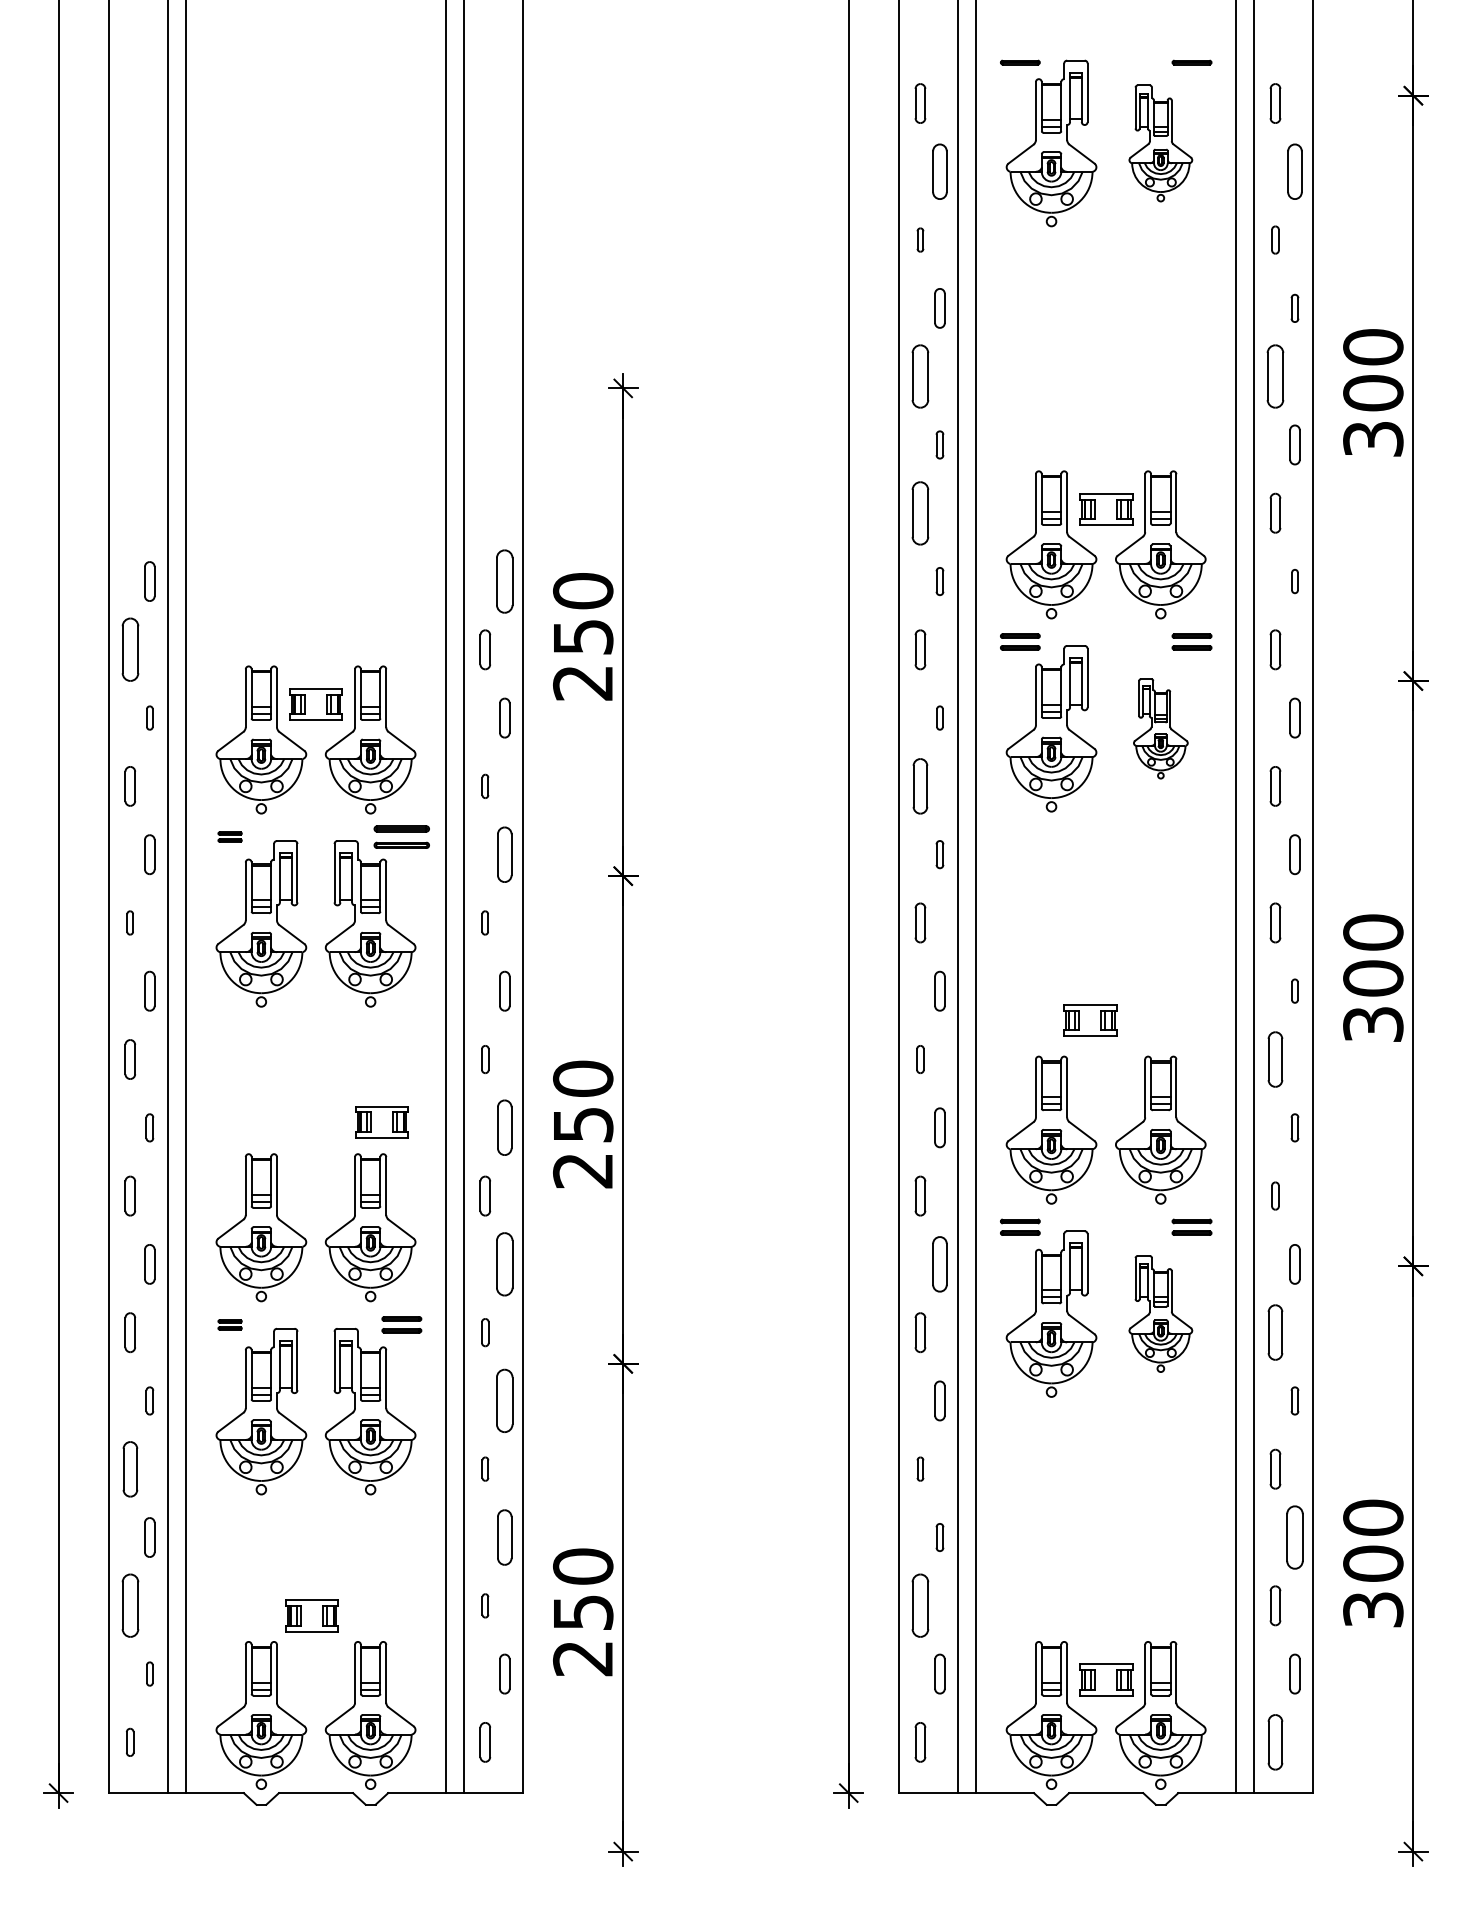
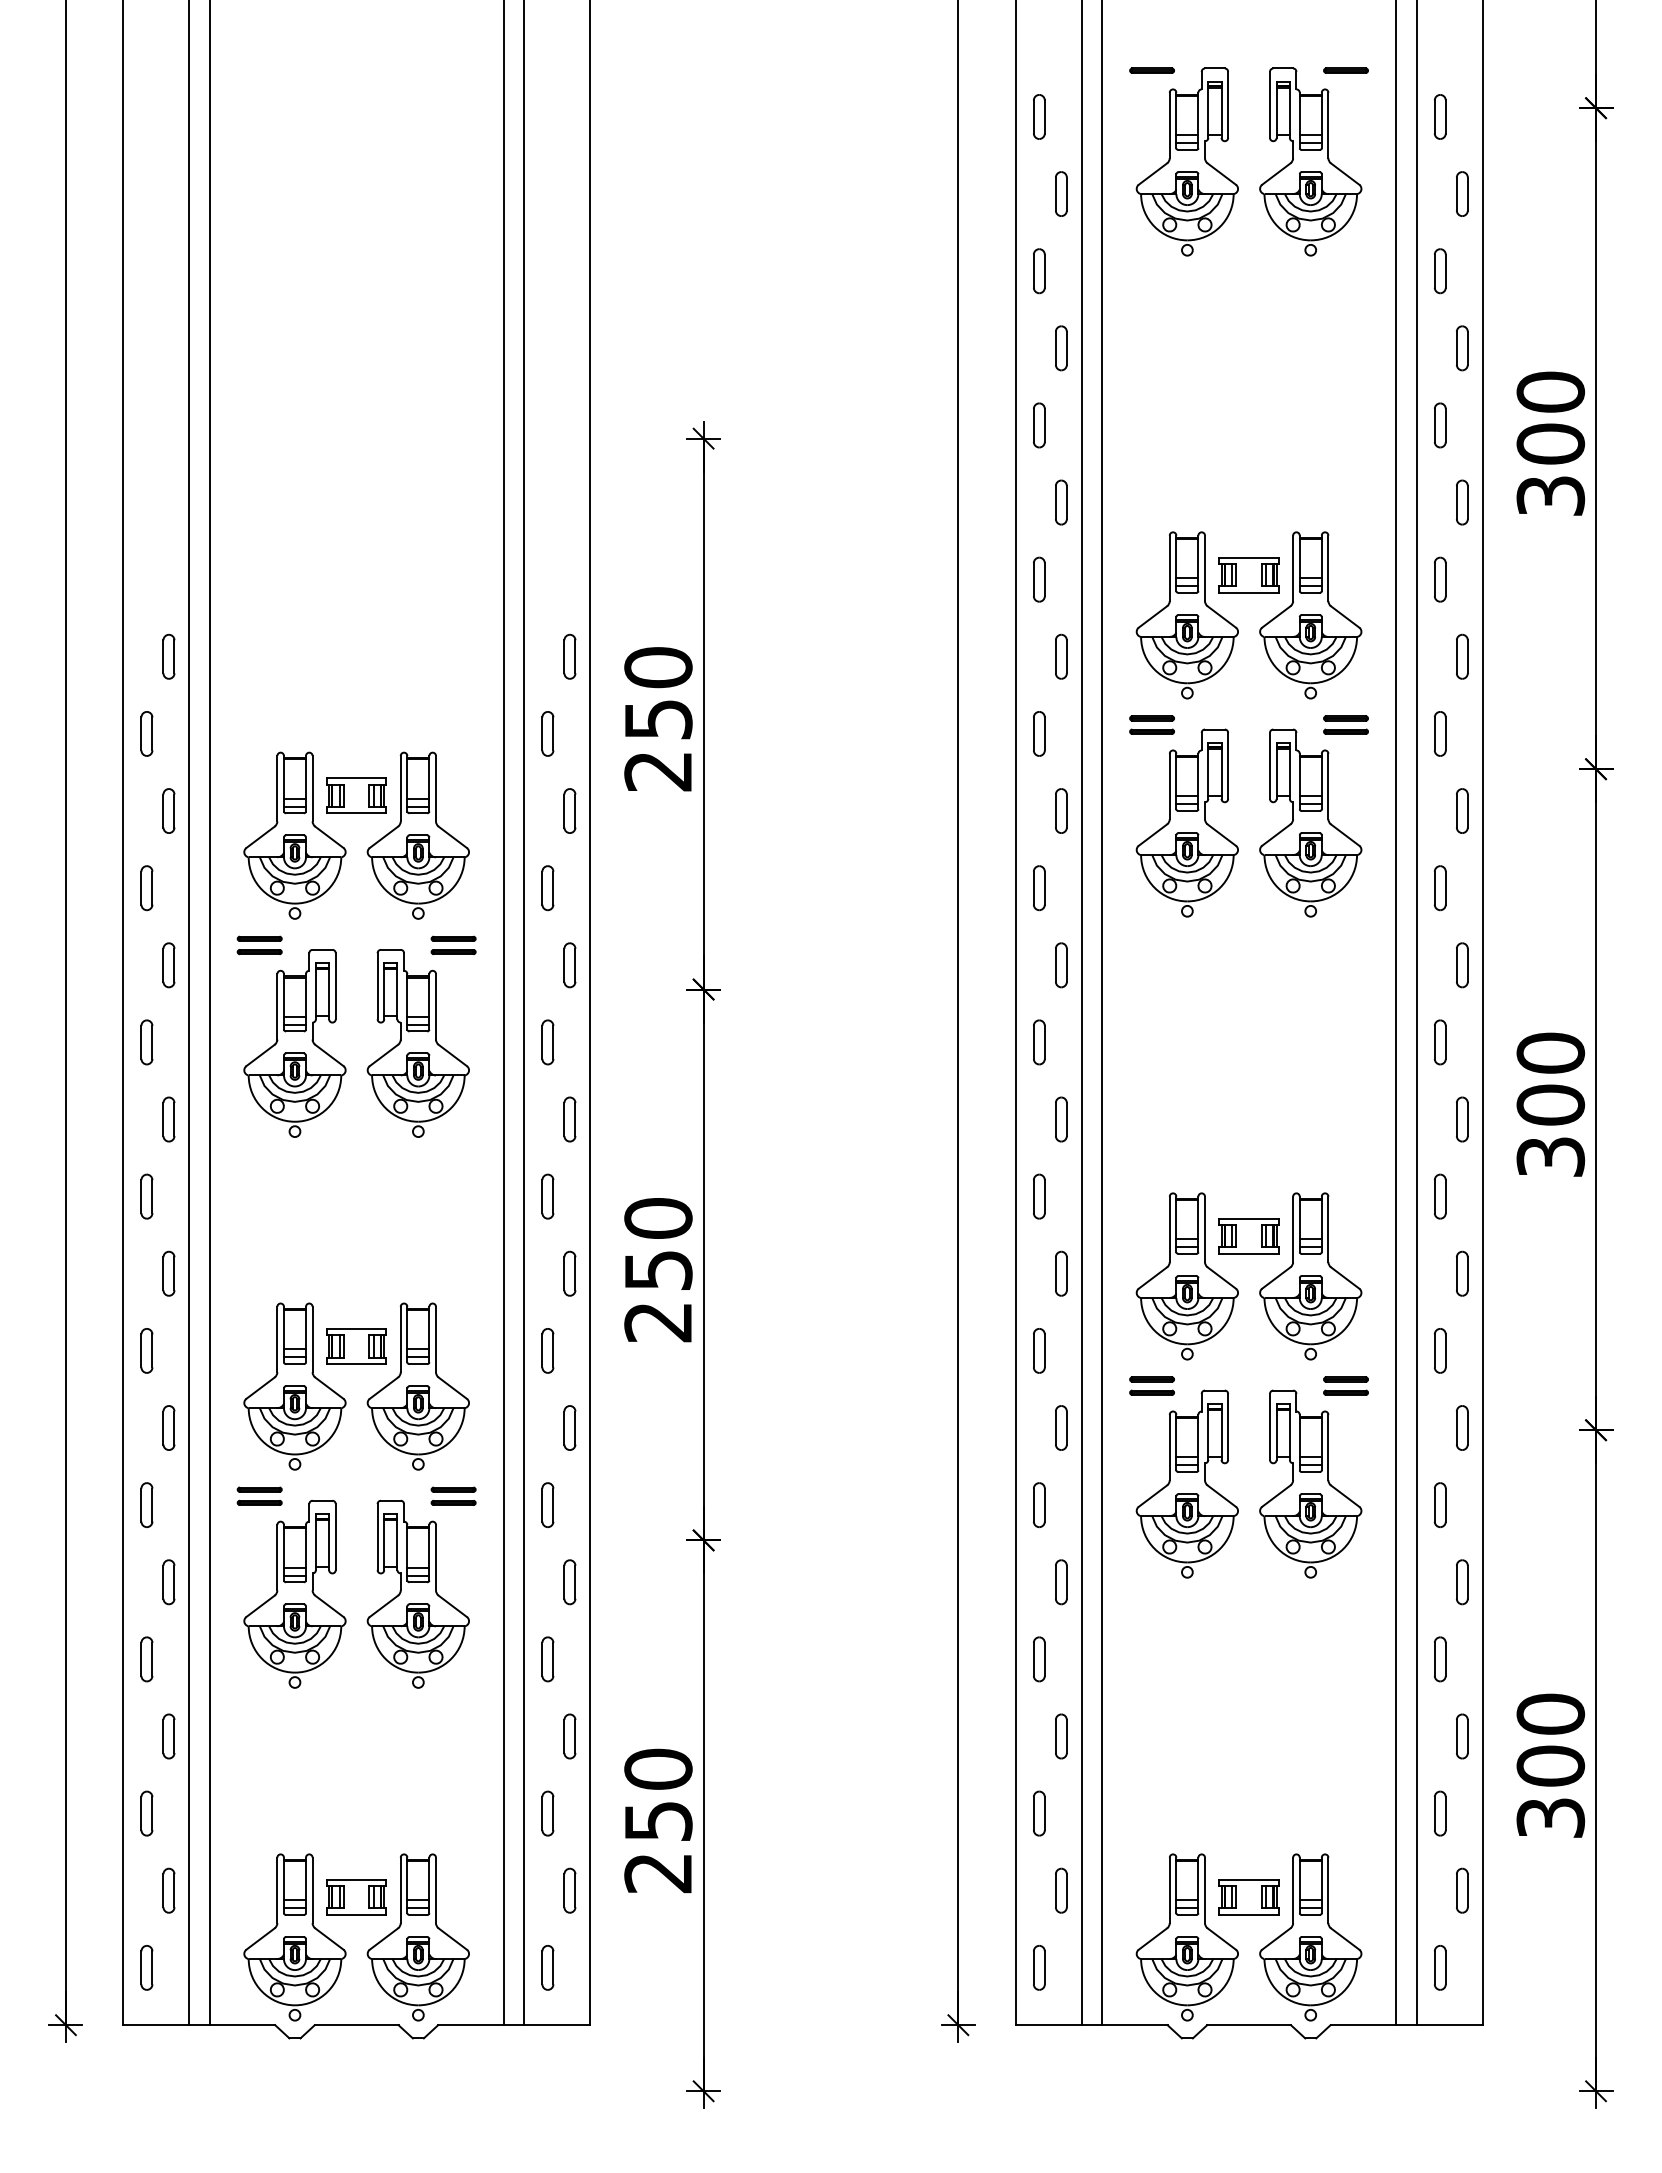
part: (1160, 143) -> (1310, 162), size x1.43
part: (939, 171) -> (1060, 193), size x0.71
part: (1294, 171) -> (1461, 193), size x0.71
part: (920, 239) -> (1039, 270), size x1.67
part: (1275, 239) -> (1440, 270), size x1.43
part: (1294, 308) -> (1461, 348), size x1.43
part: (920, 376) -> (1039, 425), size x0.62
part: (1275, 376) -> (1440, 425), size x0.62
part: (939, 444) -> (1060, 502), size x1.43
part: (920, 512) -> (1039, 578), size x0.62
part: (504, 581) -> (569, 656), size x0.62
part: (939, 581) -> (1060, 656), size x1.43
part: (1294, 581) -> (1461, 656), size x1.67
part: (129, 649) -> (146, 733), size x0.62
part: (149, 717) -> (168, 810), size x1.67
part: (939, 717) -> (1060, 810), size x1.67
part: (1160, 728) -> (1310, 822), size x1.67
part: (485, 786) -> (548, 888), size x1.67
part: (920, 786) -> (1039, 888), size x0.71
part: (229, 836) -> (258, 944), size x1.67
part: (401, 836) -> (453, 944), size x0.71
part: (504, 854) -> (569, 965), size x0.71
part: (939, 854) -> (1060, 965), size x1.43
part: (129, 922) -> (146, 1041), size x1.67
part: (484, 922) -> (546, 1041), size x1.67
part: (1294, 990) -> (1461, 1118), size x1.67
part: (1090, 1020) -> (1249, 1236), moved
part: (485, 1059) -> (548, 1196), size x1.43
part: (920, 1059) -> (1039, 1196), size x1.43
part: (1275, 1059) -> (1440, 1196), size x0.71
part: (381, 1122) -> (356, 1346), moved
part: (149, 1127) -> (168, 1273), size x1.43
part: (504, 1127) -> (569, 1273), size x0.71
part: (1294, 1127) -> (1461, 1273), size x1.43
part: (1275, 1195) -> (1440, 1350), size x1.43
part: (504, 1264) -> (569, 1428), size x0.62
part: (939, 1264) -> (1060, 1428), size x0.71
part: (1160, 1313) -> (1310, 1483), size x1.43
part: (229, 1324) -> (258, 1495), size x1.67
part: (485, 1332) -> (548, 1504), size x1.43
part: (1275, 1332) -> (1440, 1504), size x0.71
part: (149, 1400) -> (168, 1581), size x1.43
part: (504, 1400) -> (569, 1581), size x0.62
part: (1294, 1400) -> (1461, 1581), size x1.43
part: (129, 1468) -> (146, 1658), size x0.71
part: (485, 1468) -> (548, 1658), size x1.67
part: (920, 1468) -> (1039, 1658), size x1.67
part: (504, 1537) -> (569, 1736), size x0.71
part: (939, 1537) -> (1060, 1736), size x1.43
part: (1294, 1537) -> (1461, 1736), size x0.62
part: (129, 1605) -> (146, 1813), size x0.62
part: (485, 1605) -> (548, 1813), size x1.67
part: (920, 1605) -> (1039, 1813), size x0.62
part: (311, 1615) -> (356, 1896), moved
part: (149, 1673) -> (168, 1890), size x1.67
part: (129, 1742) -> (146, 1967), size x1.43
part: (1275, 1742) -> (1440, 1967), size x0.71

